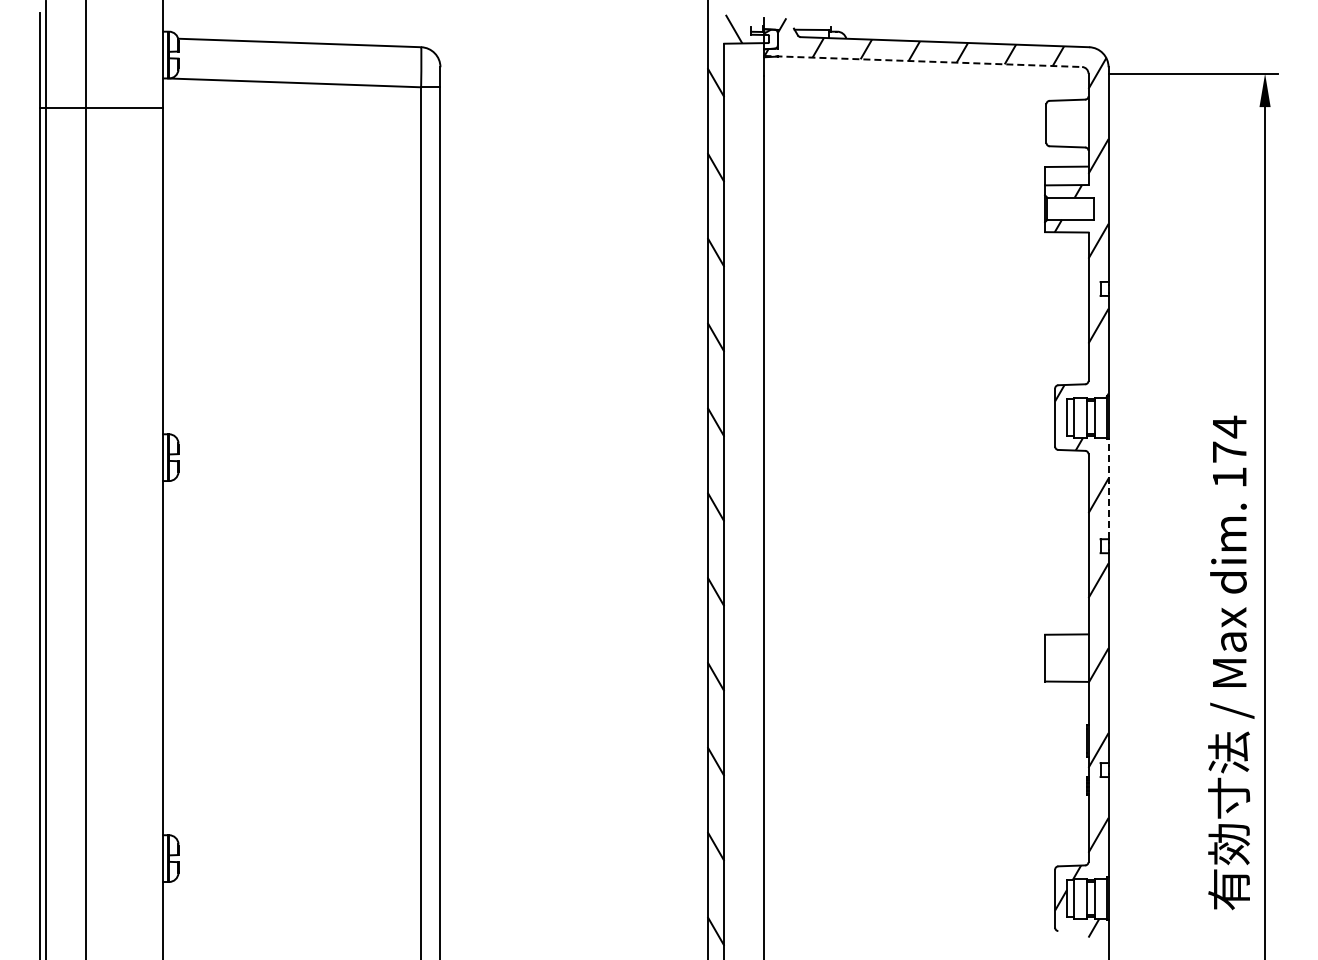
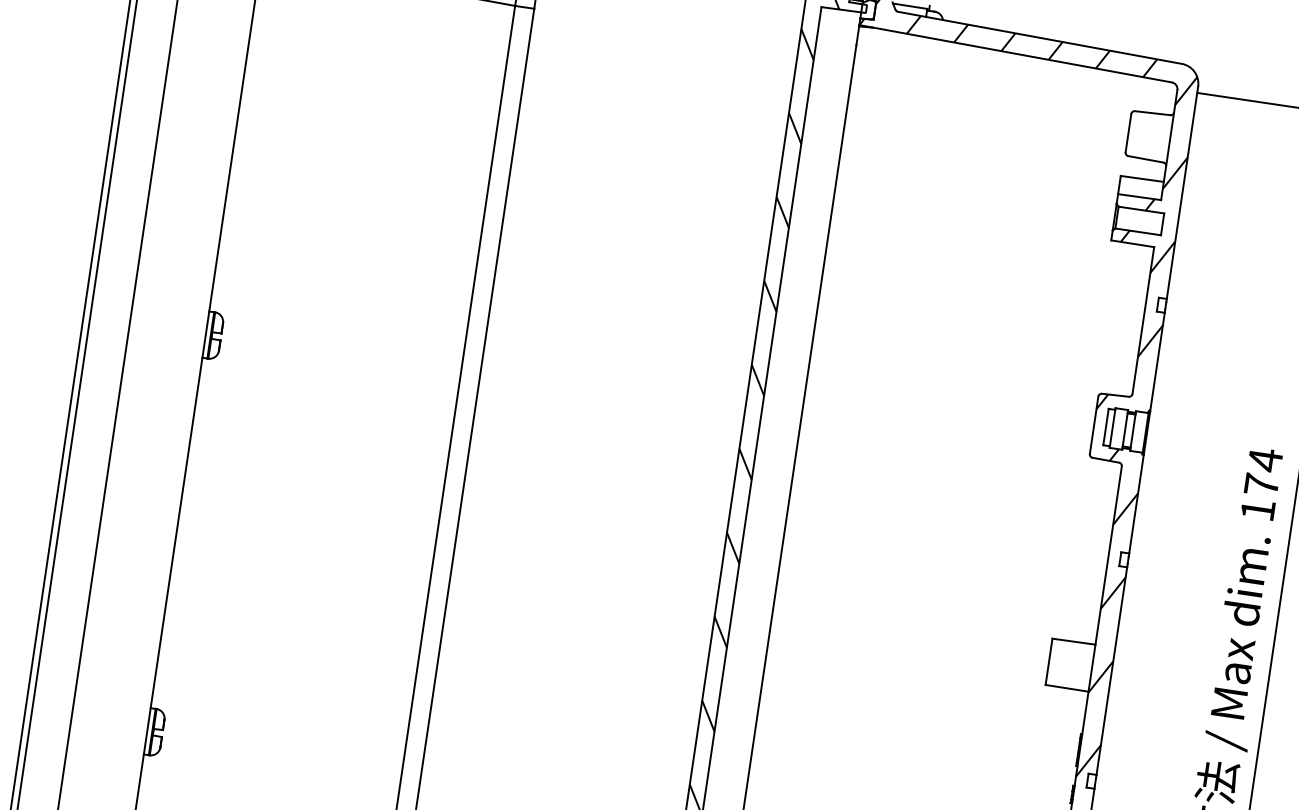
line: (923, 61) -> (1015, 53), dashed -> solid
line: (1108, 489) -> (1136, 504), dashed -> solid

